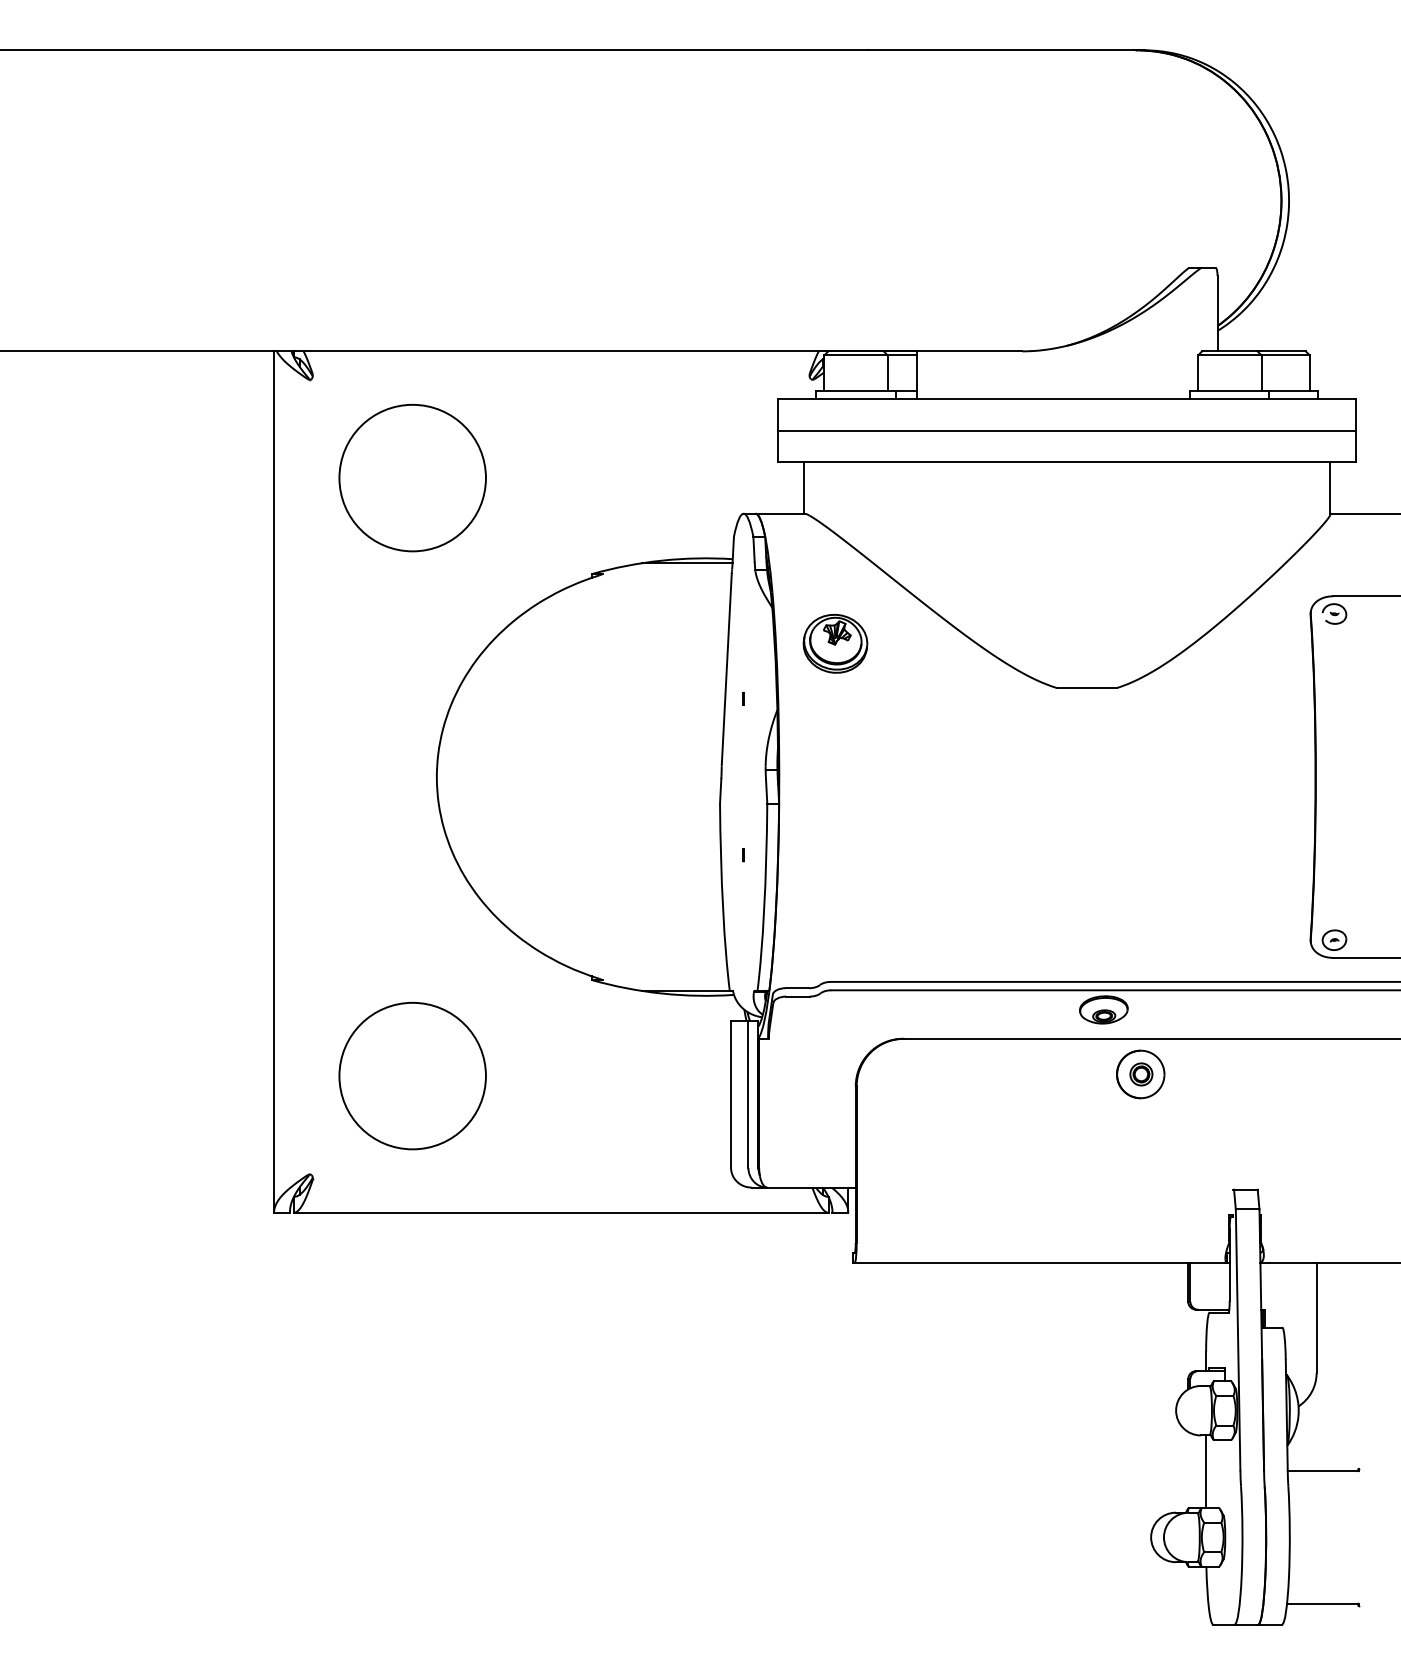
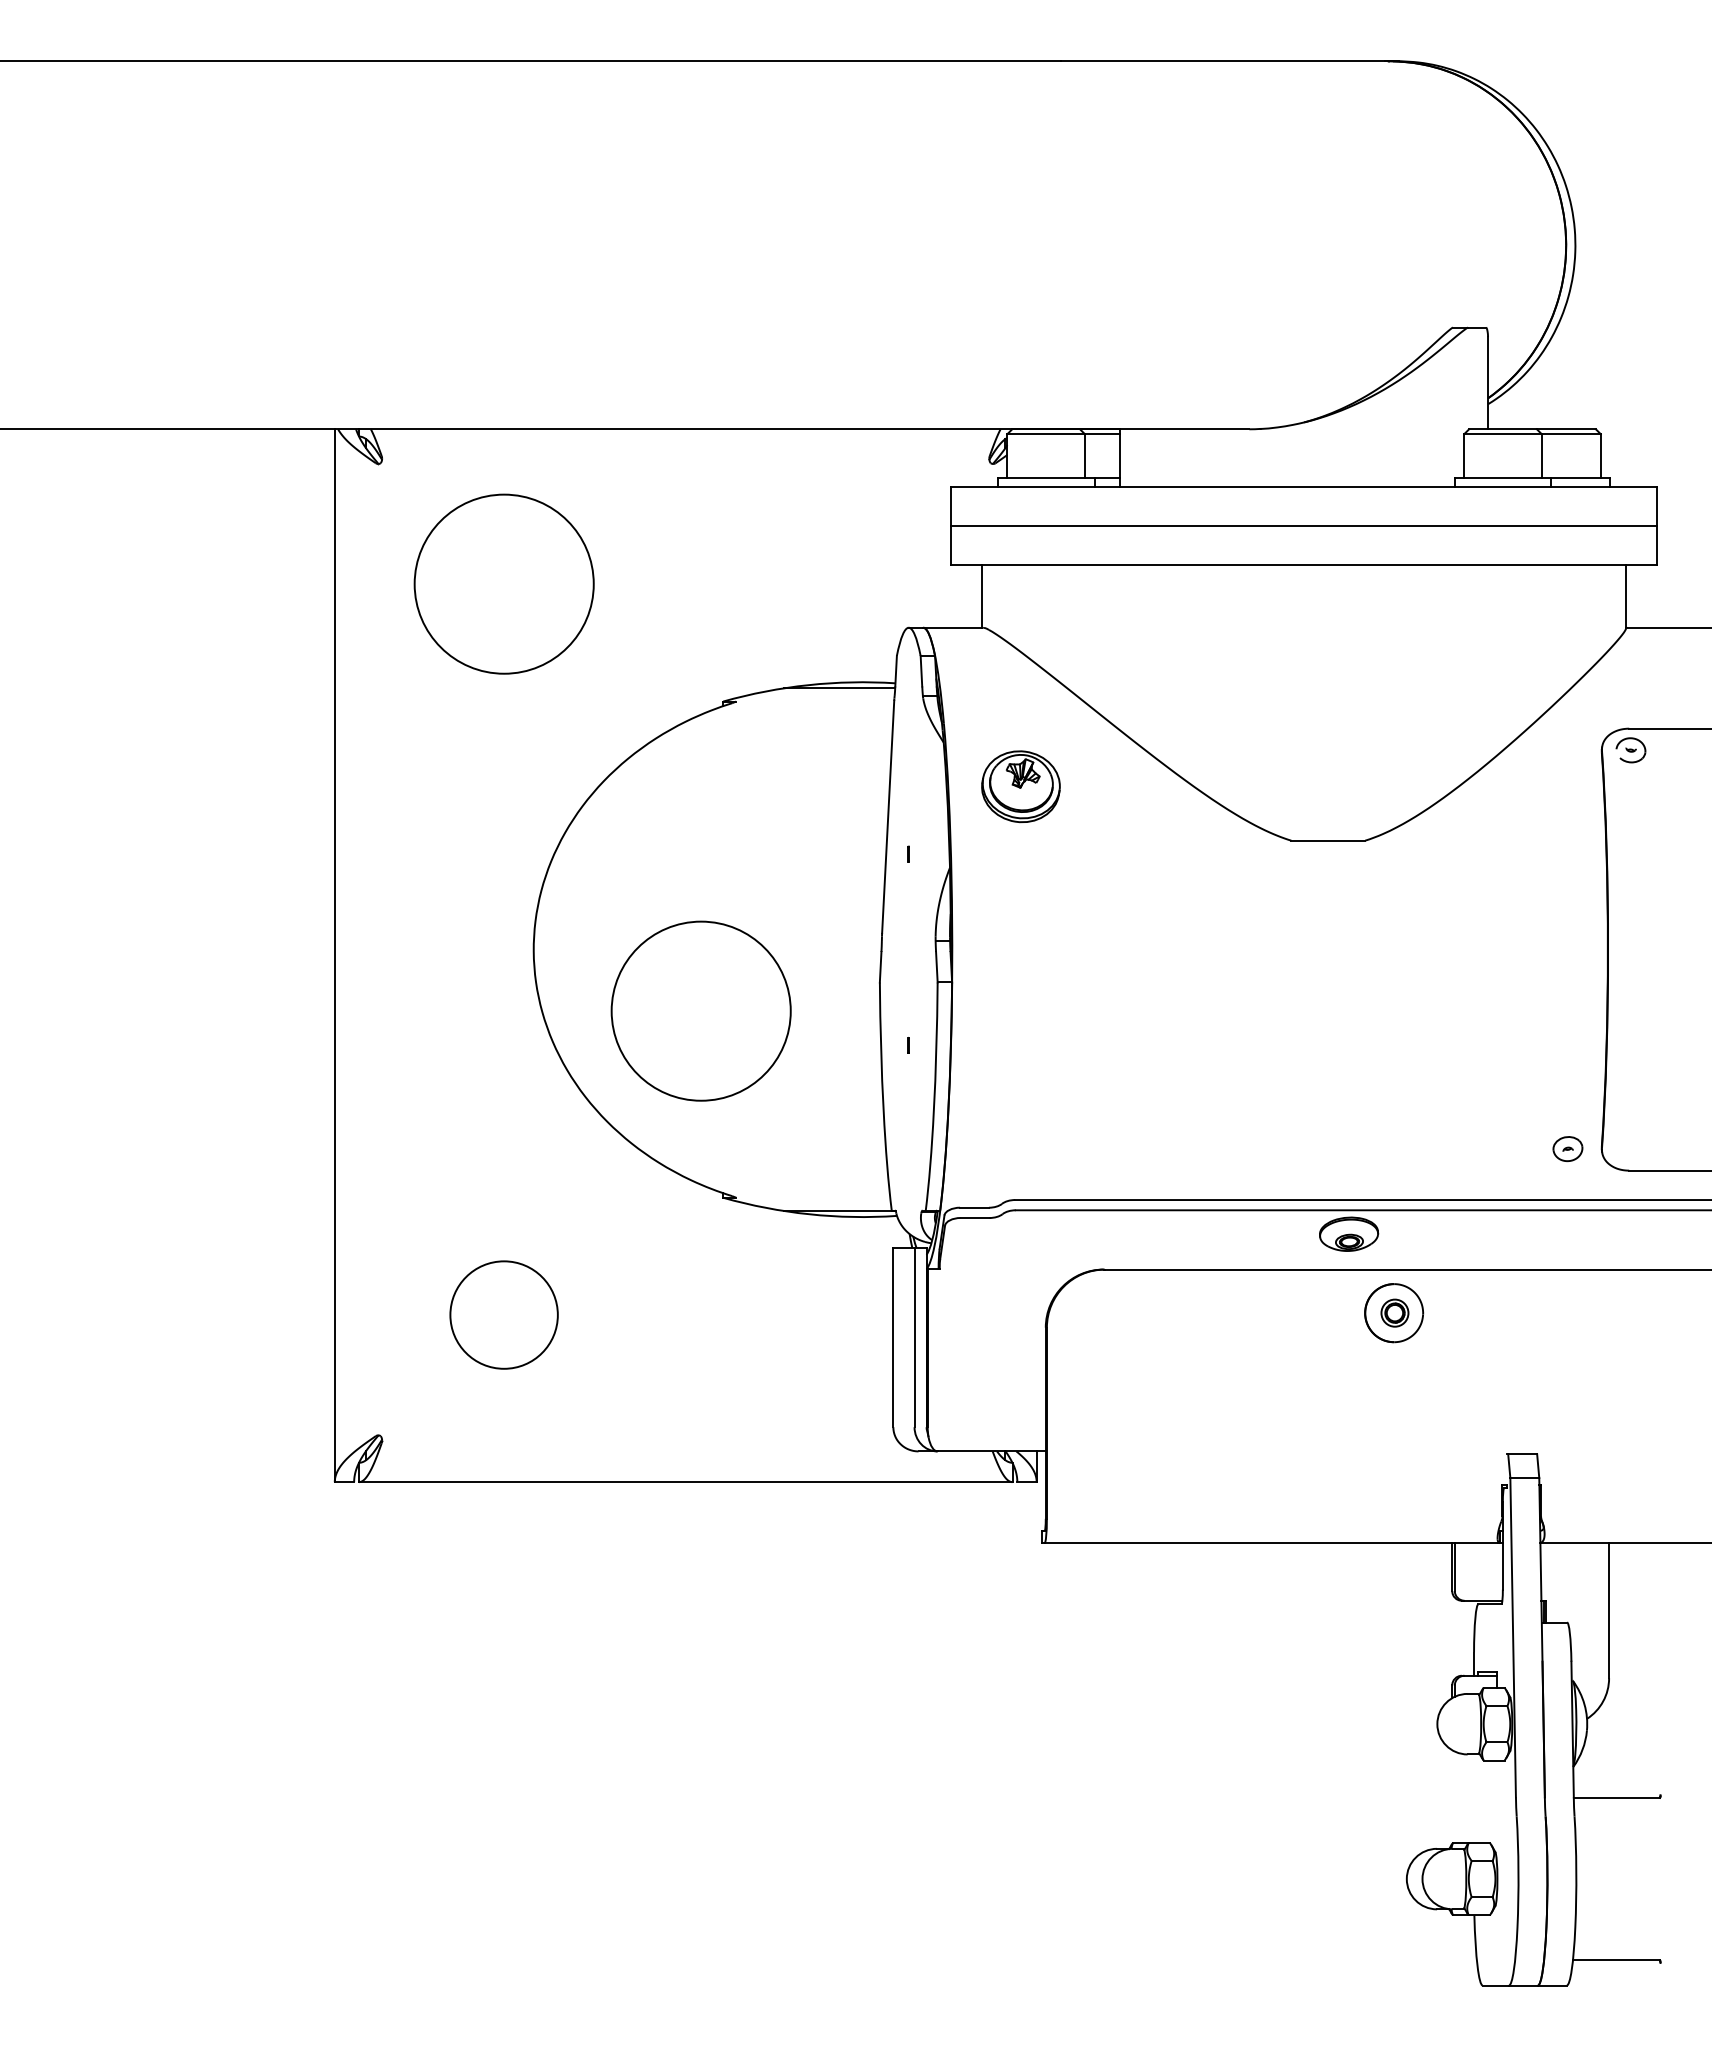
circle: (573, 826) -> (700, 1010), added
part: (1334, 940) -> (1567, 1149), moved
circle: (412, 1075) -> (503, 1314), size x0.6
line: (1206, 1471) -> (1474, 1798), removed

